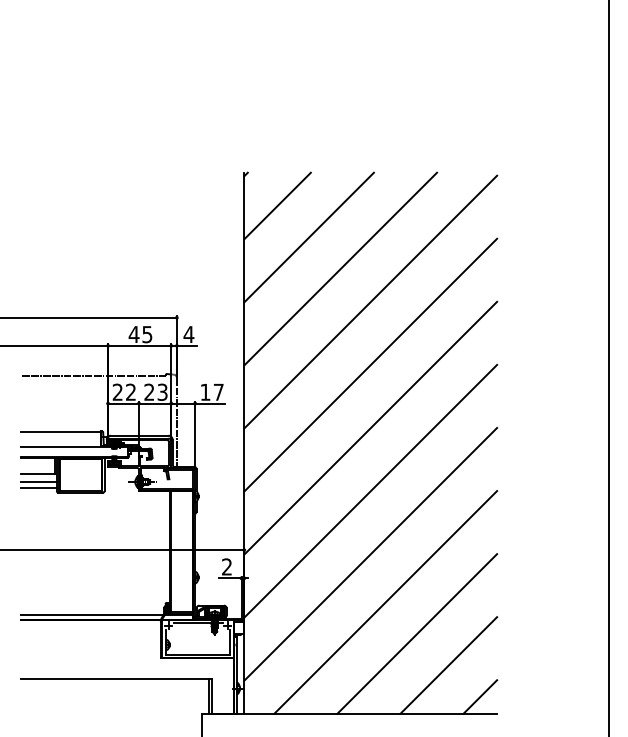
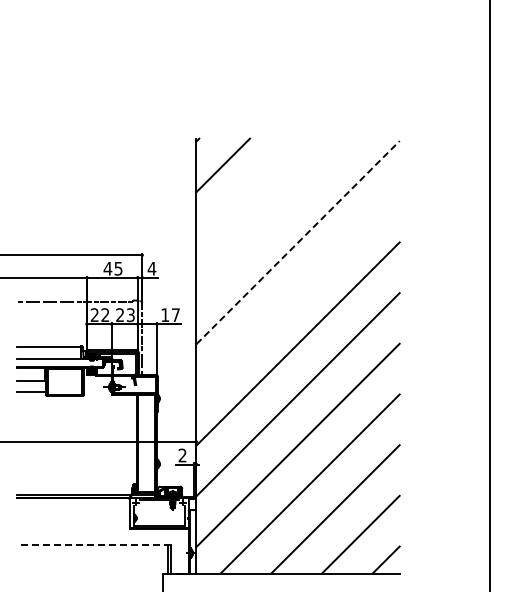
line: (309, 237) -> (248, 190), removed
line: (340, 268) -> (273, 215), removed
line: (371, 301) -> (298, 242), solid -> dashed
line: (369, 364) -> (297, 292), removed
line: (37, 481) -> (30, 386), removed
line: (116, 678) -> (93, 545), solid -> dashed

